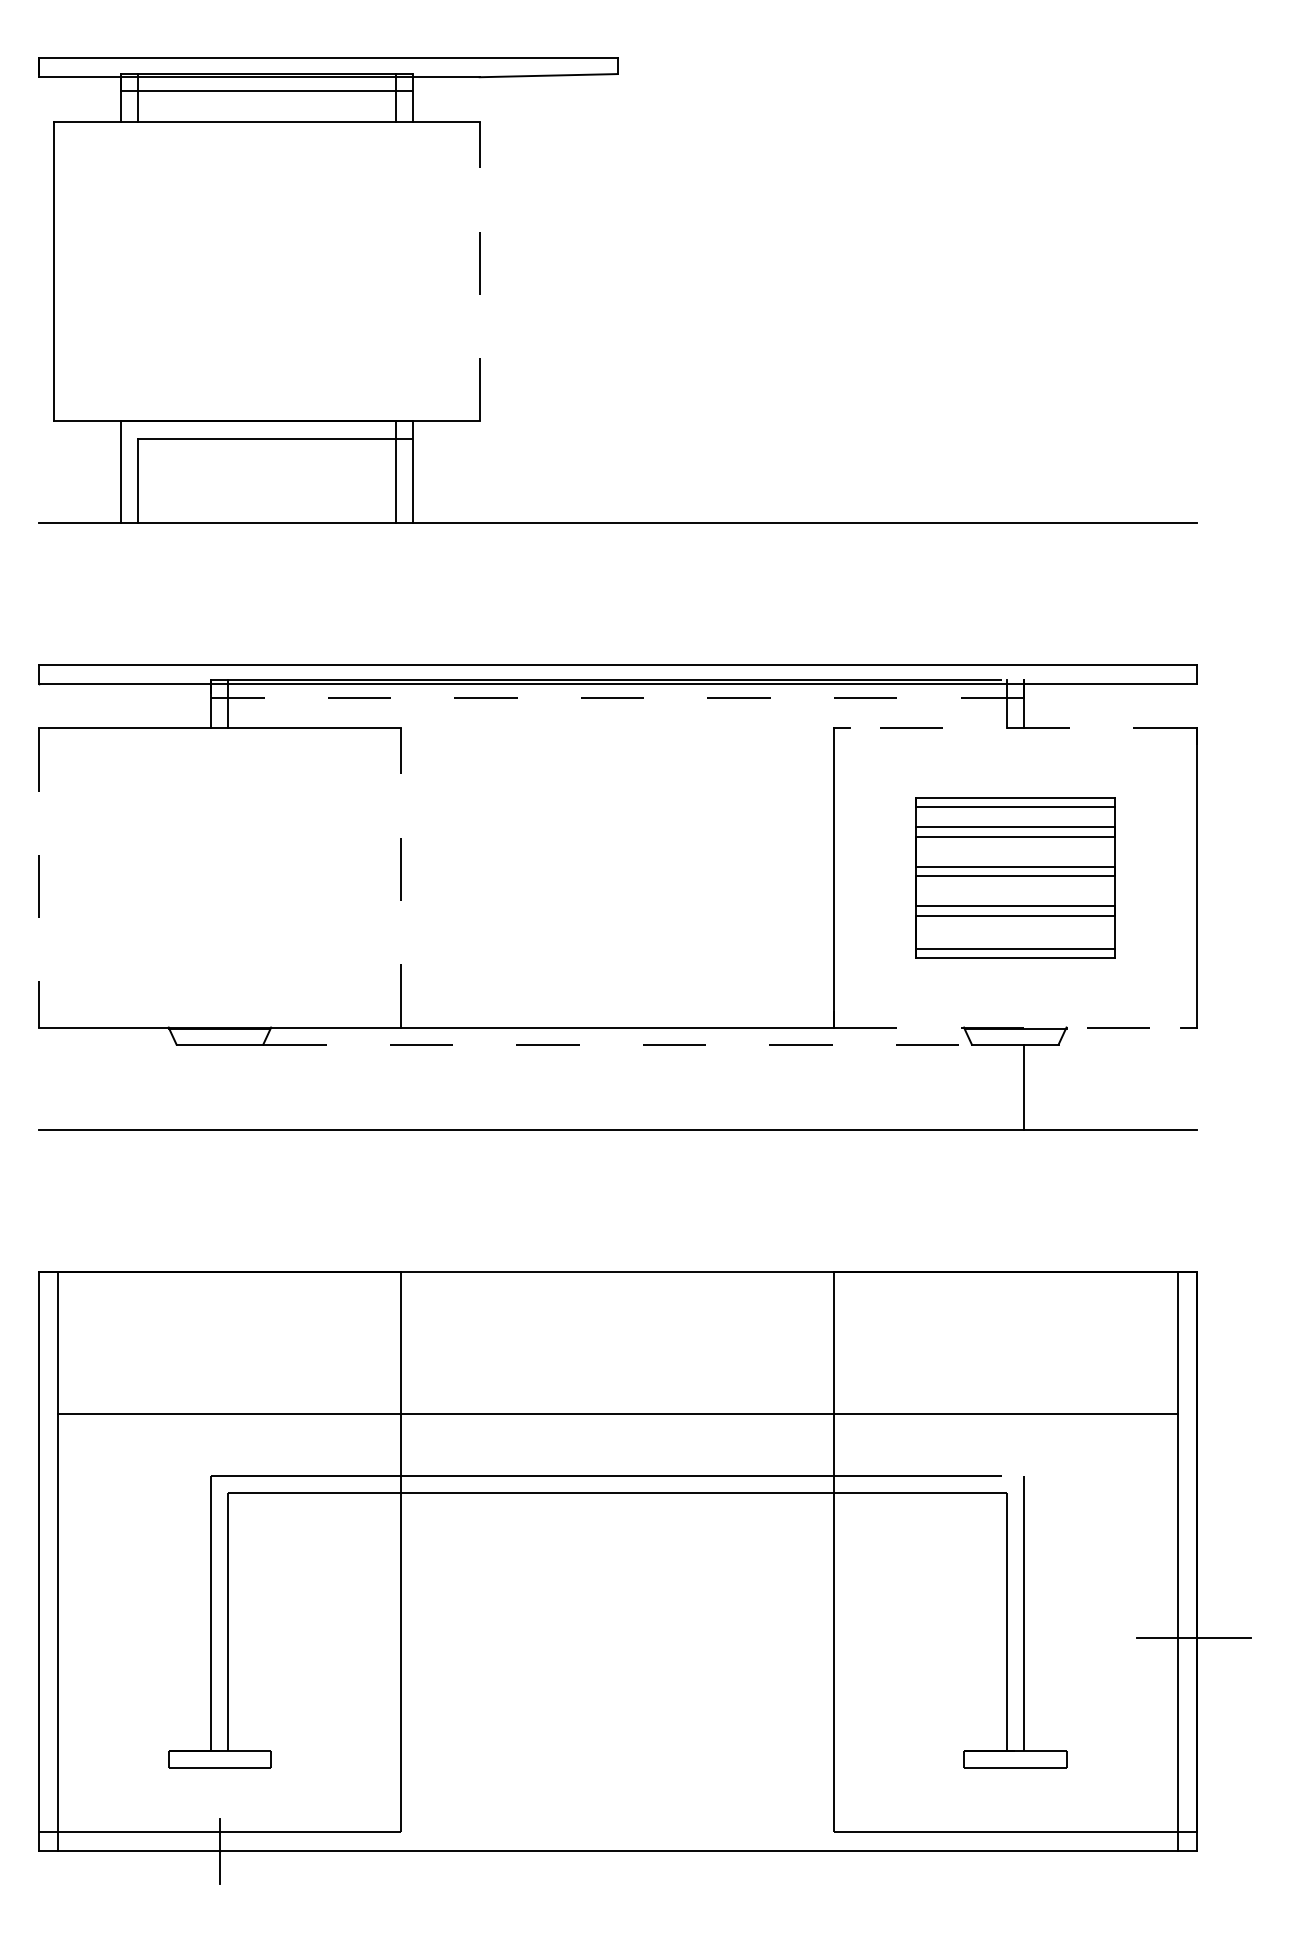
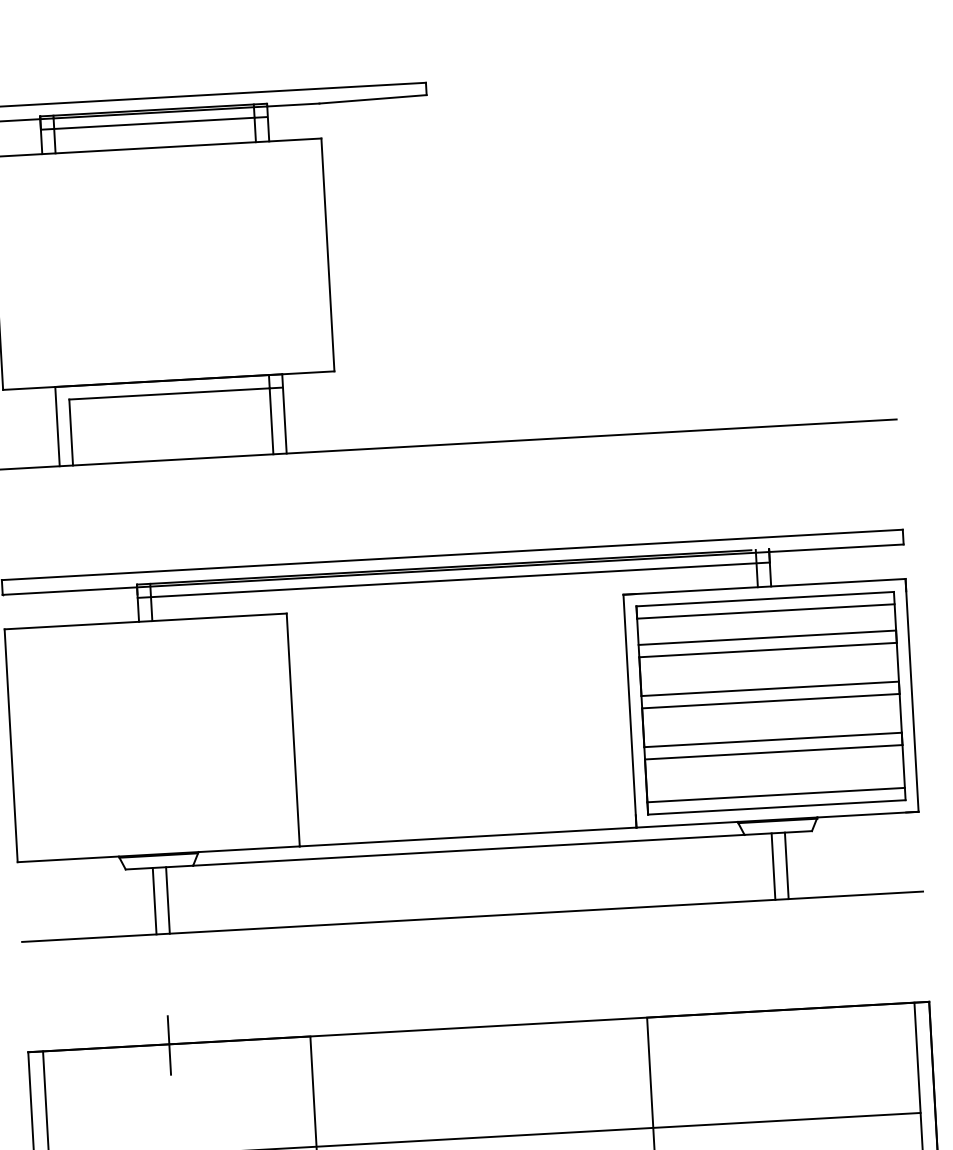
line: (479, 271) -> (327, 254), dashed -> solid
line: (617, 697) -> (453, 580), dashed -> solid
line: (1014, 728) -> (763, 587), dashed -> solid
line: (38, 877) -> (11, 745), dashed -> solid
line: (401, 877) -> (293, 729), dashed -> solid
part: (1015, 877) -> (771, 702), size x1.67
line: (1015, 1027) -> (777, 819), dashed -> solid
line: (618, 1044) -> (469, 850), dashed -> solid
line: (211, 1087) -> (154, 901), added
line: (228, 1087) -> (167, 900), added
line: (1006, 1087) -> (773, 866), added
line: (219, 1272) -> (169, 1044), added

